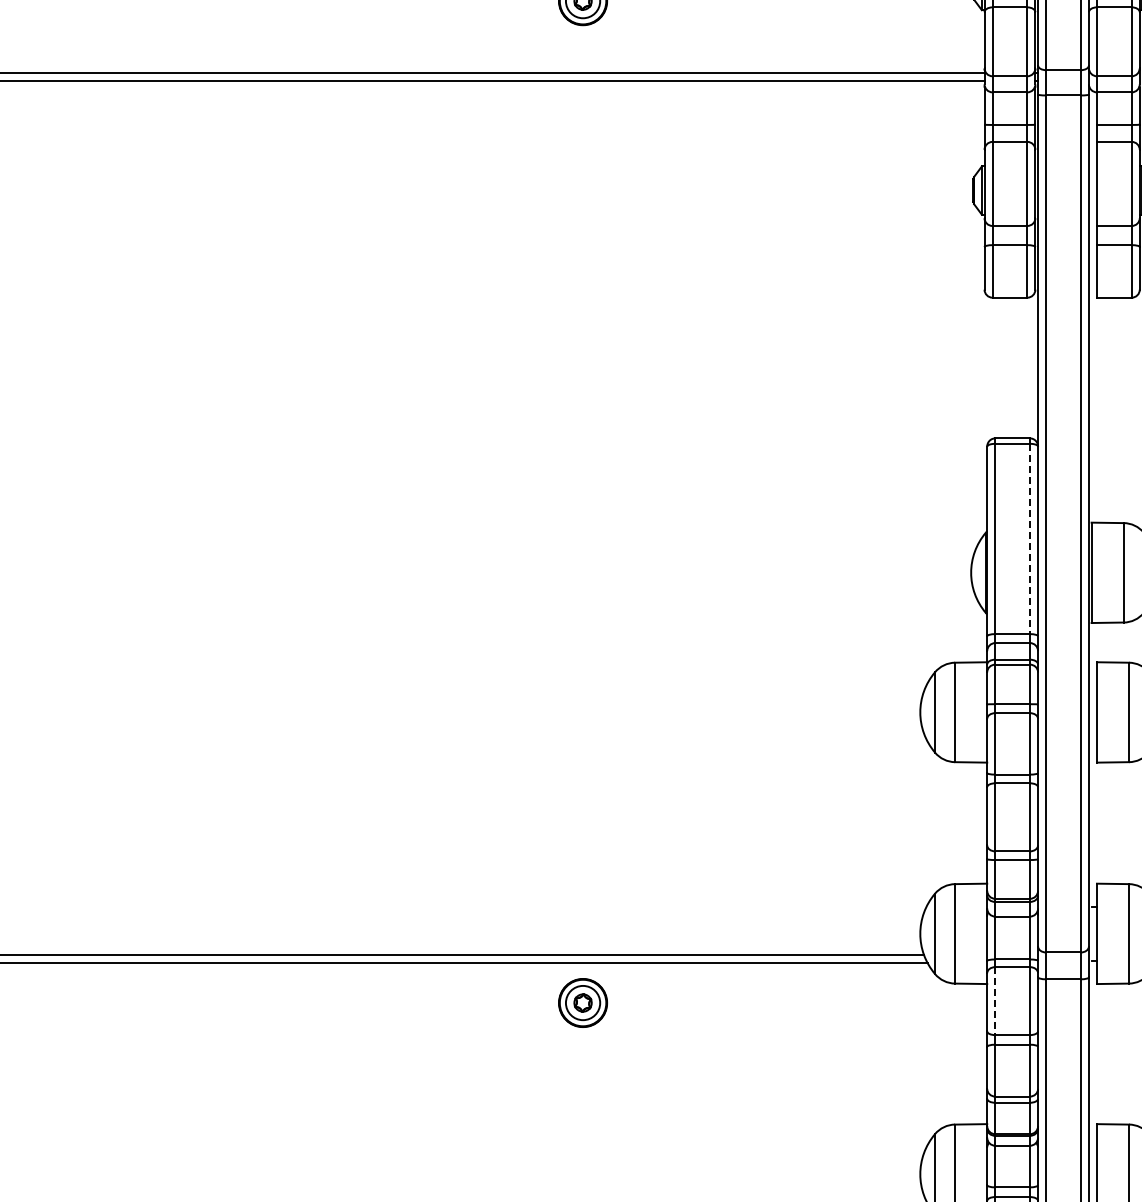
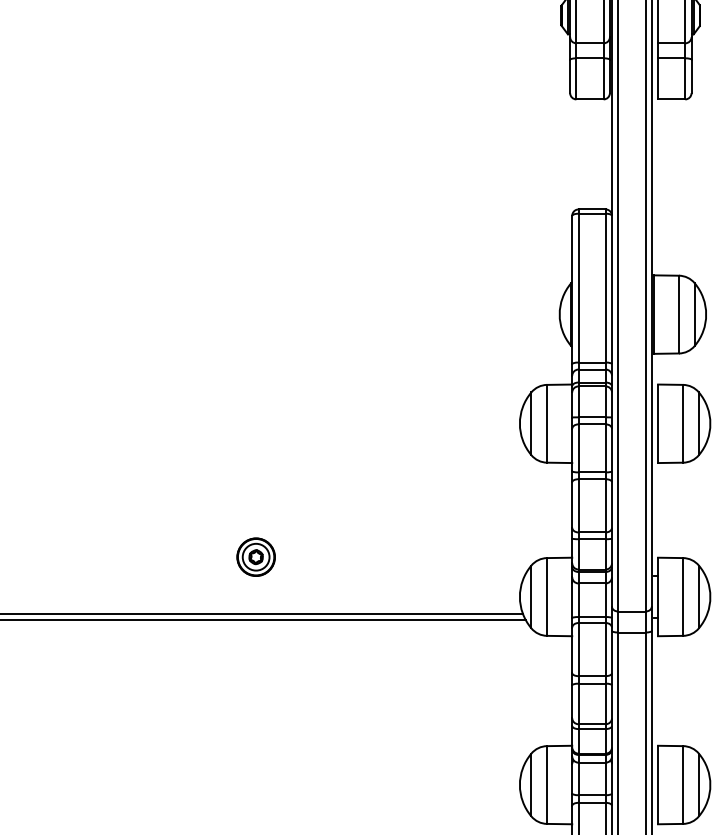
line: (1030, 539) -> (606, 288), dashed -> solid
line: (995, 1001) -> (578, 649), dashed -> solid
part: (582, 1002) -> (255, 556), moved

